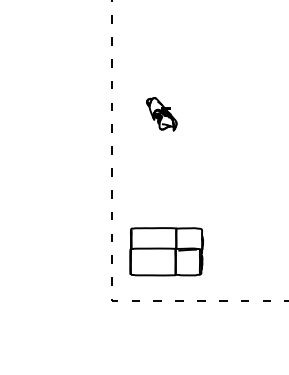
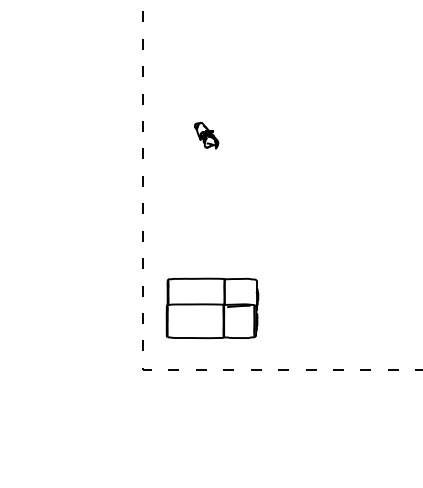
part: (161, 114) -> (206, 135), size x0.62

